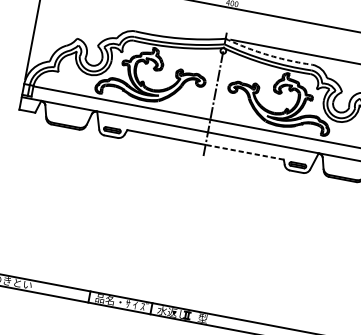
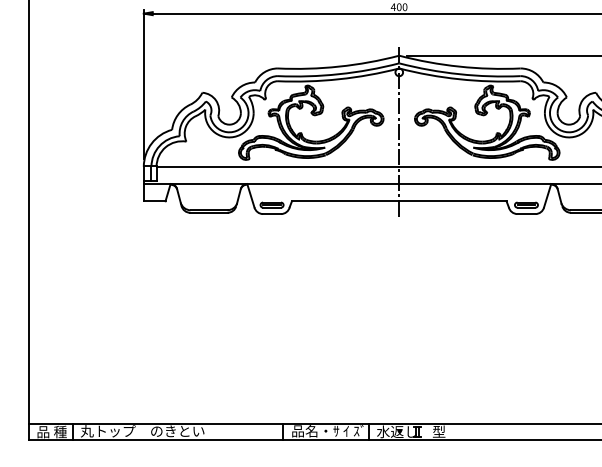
arc: (268, 54) -> (459, 66), dashed -> solid
line: (244, 152) -> (452, 201), dashed -> solid

